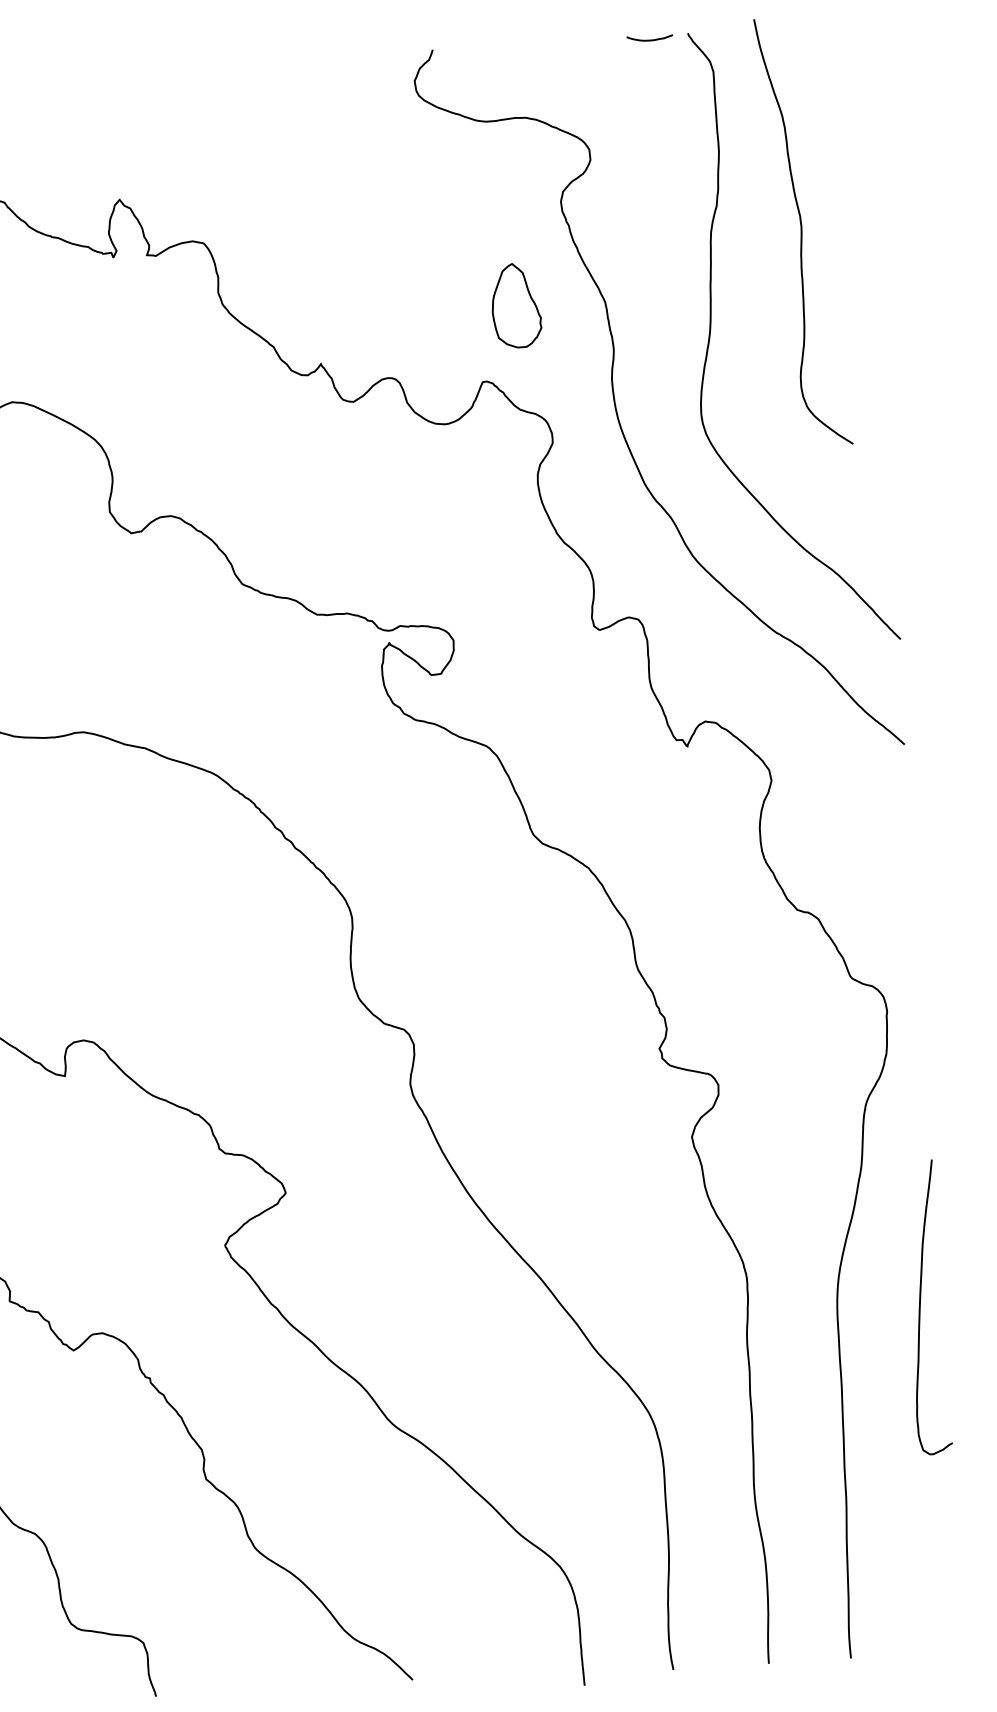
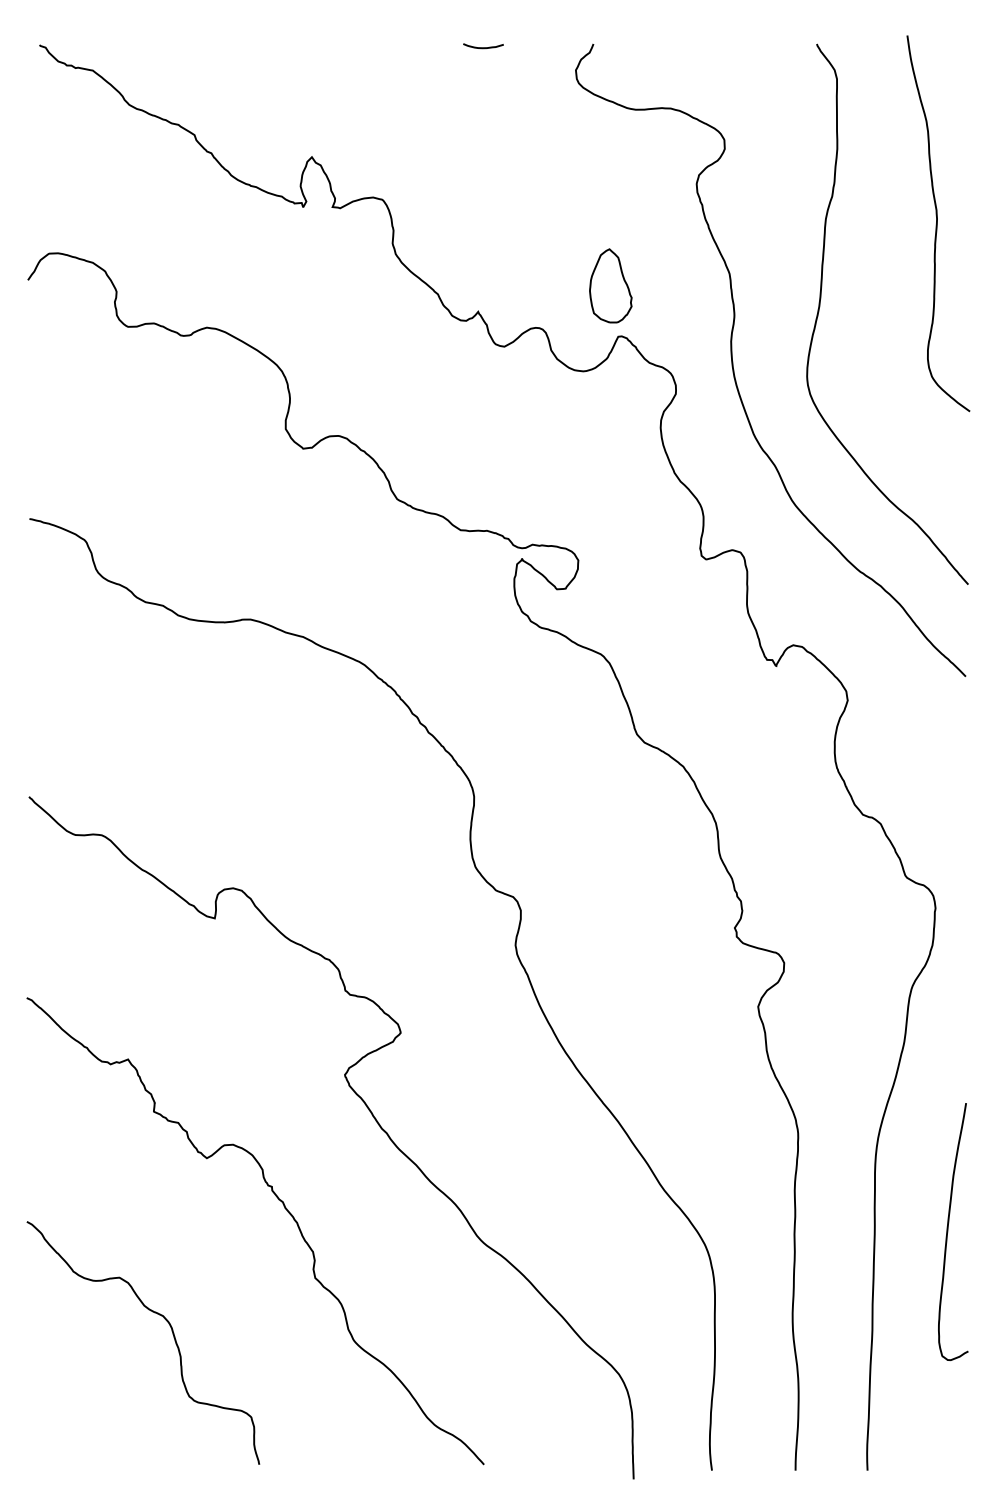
curve: (650, 39) -> (483, 47), moved
curve: (802, 231) -> (937, 223), moved
part: (515, 305) -> (610, 285), moved
curve: (921, 1308) -> (948, 1232), moved

